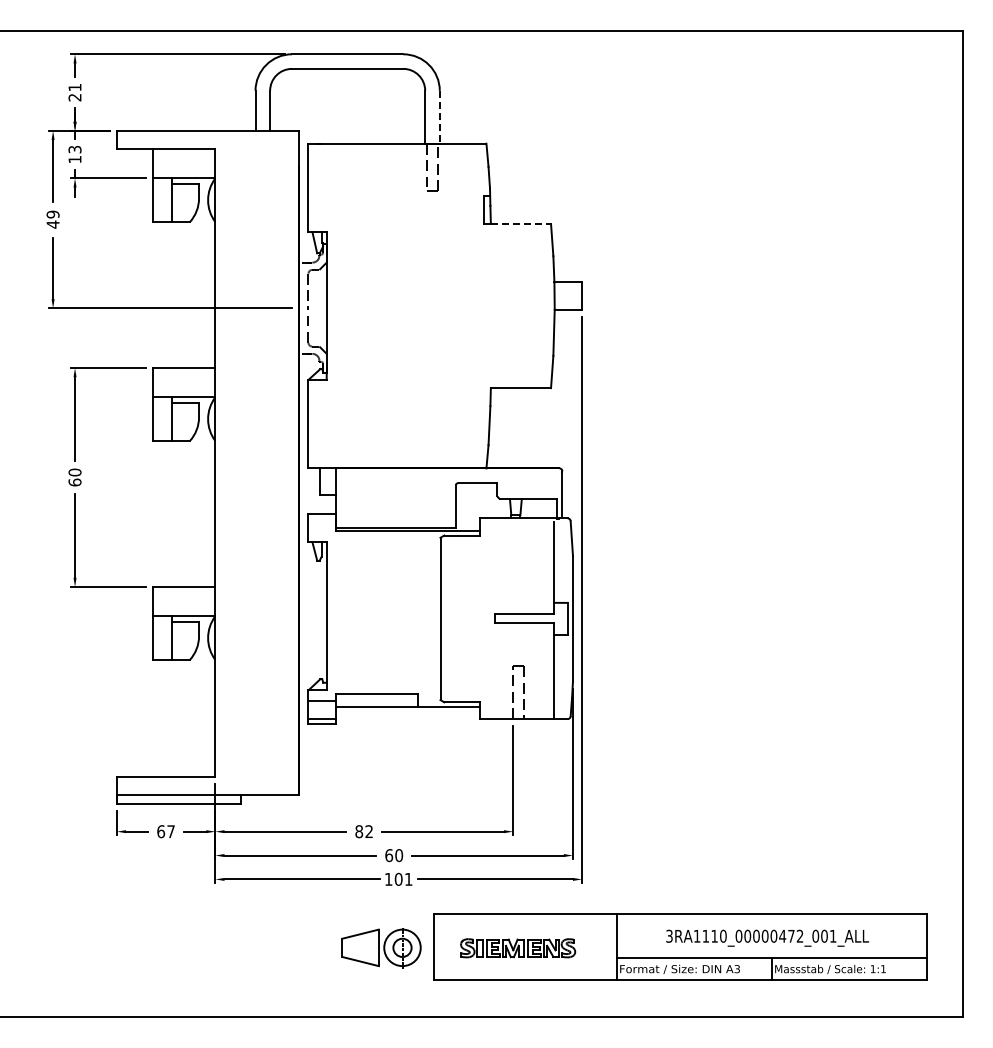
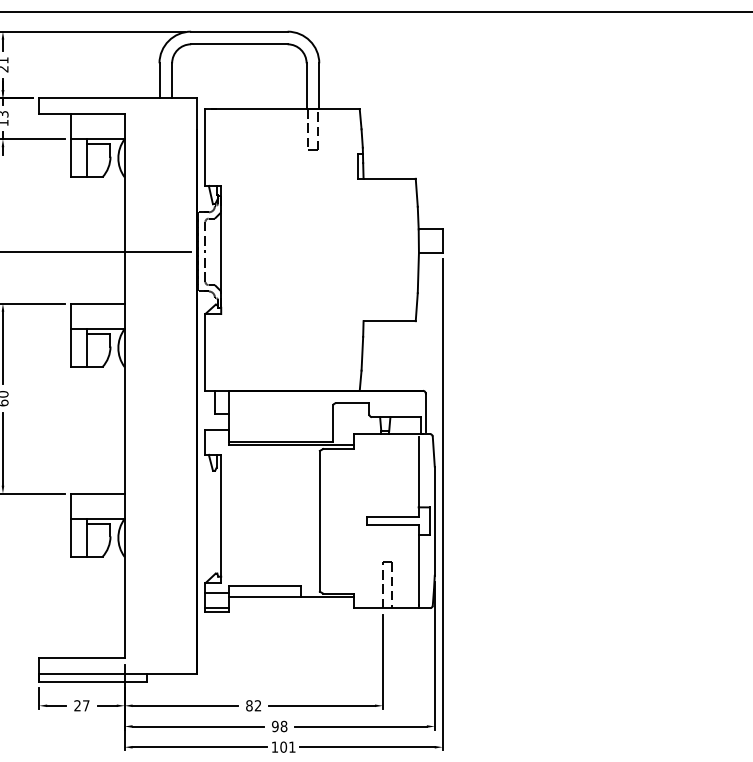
line: (439, 117) -> (319, 86), dashed -> solid
line: (521, 223) -> (390, 178), dashed -> solid
text: (161, 831) -> (77, 705), 67 -> 27
text: (394, 855) -> (280, 726), 60 -> 98

